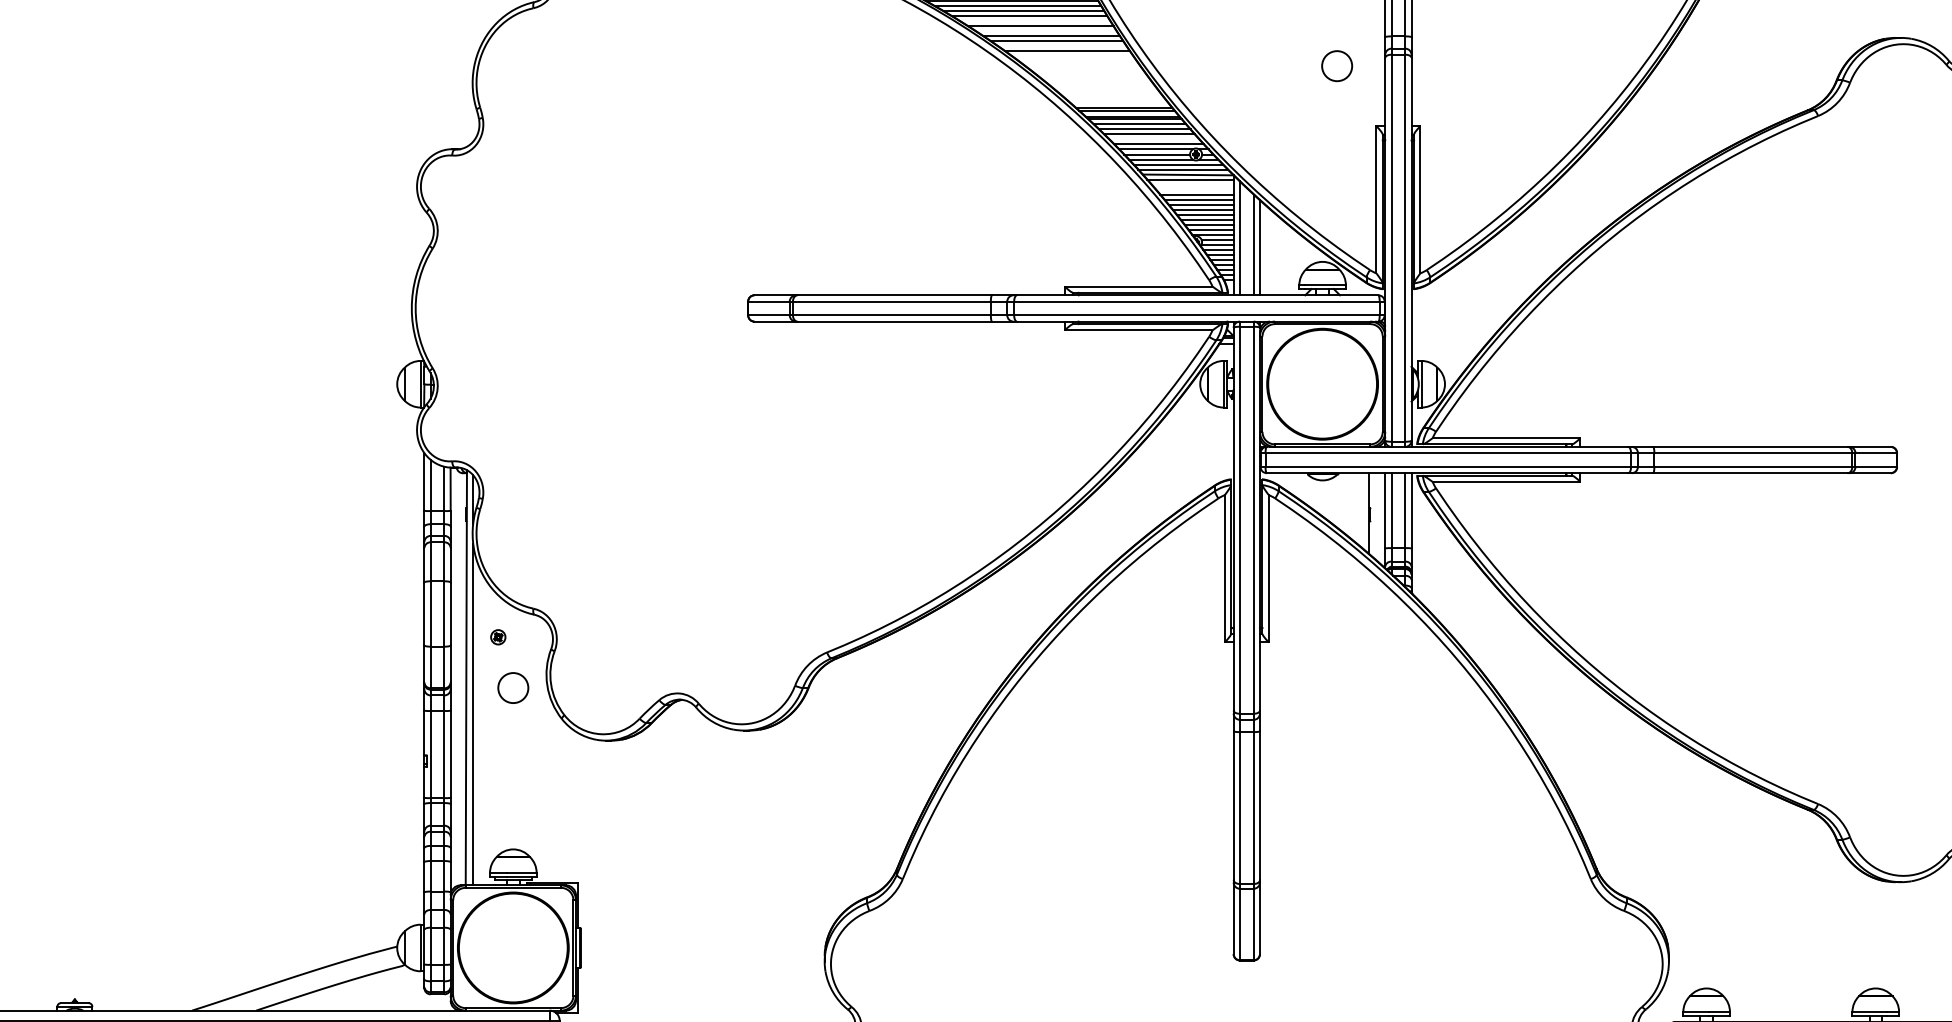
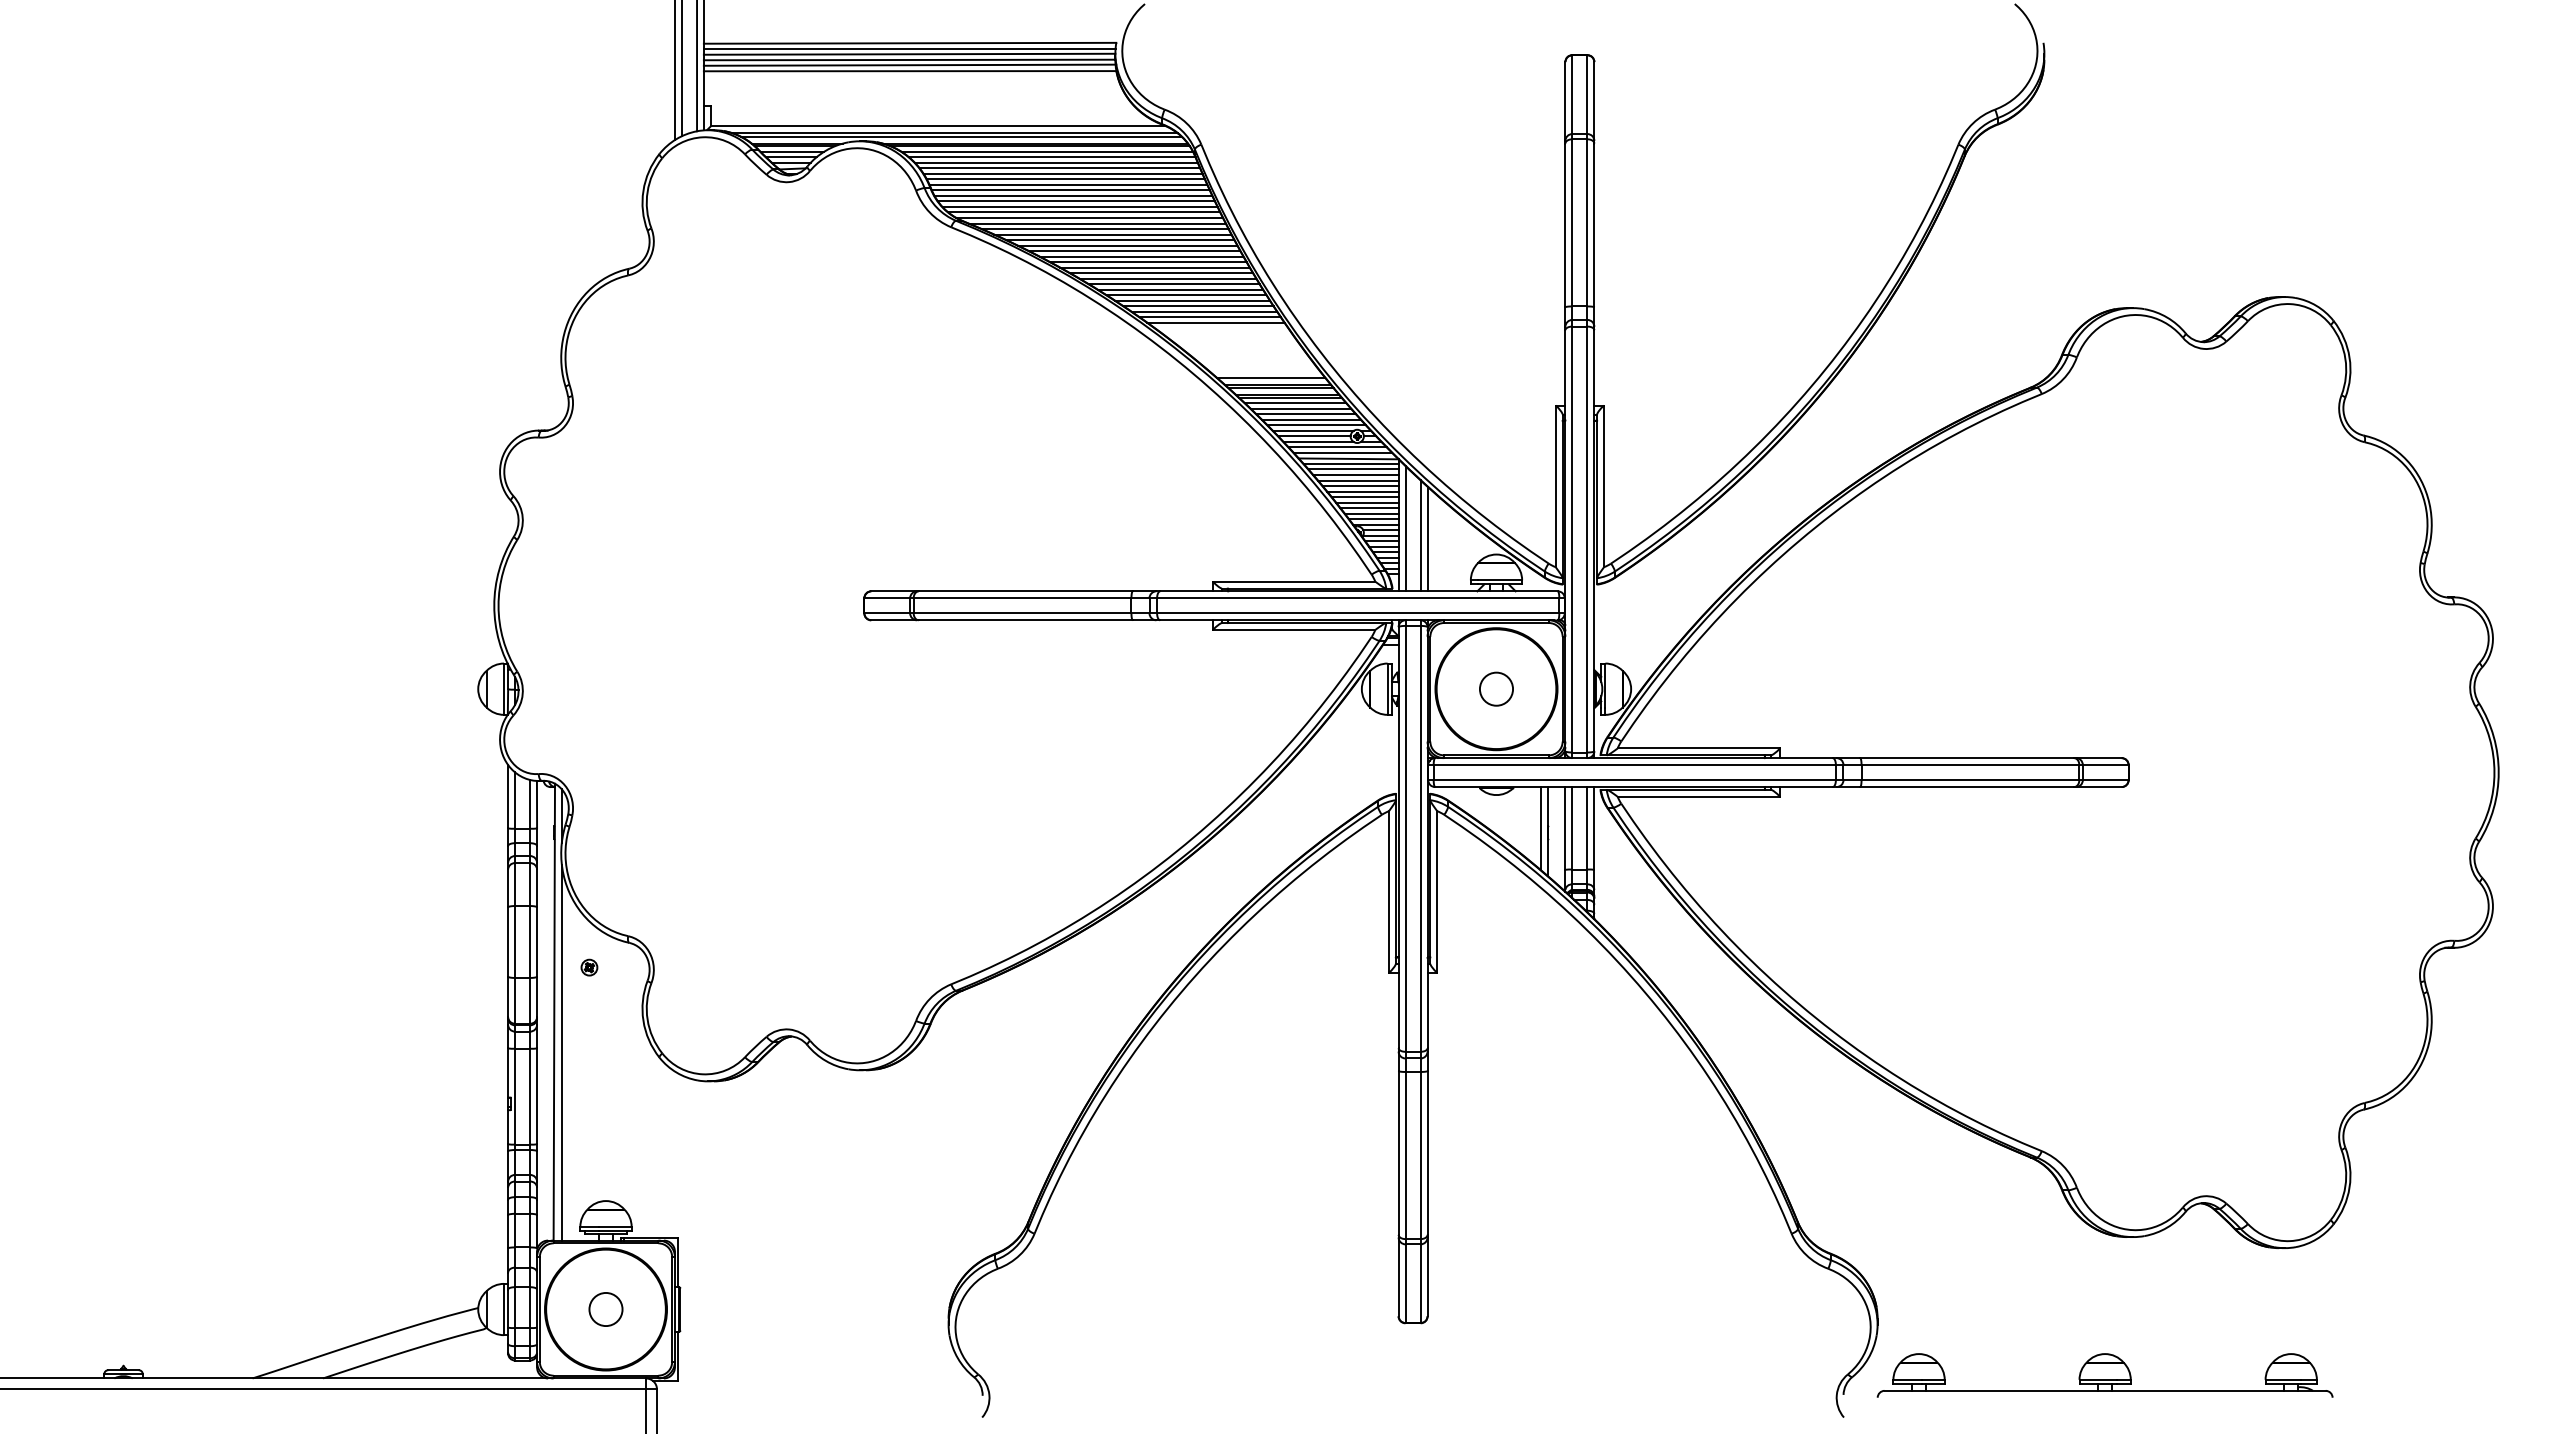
line: (1035, 21) -> (1180, 289), added
line: (1046, 30) -> (1192, 300), added
line: (1061, 46) -> (1209, 317), added
circle: (1337, 65) -> (1496, 688), moved
line: (1118, 100) -> (1271, 377), added
line: (1154, 139) -> (1311, 419), added
line: (1192, 184) -> (1353, 469), added
line: (1194, 190) -> (1355, 475), added
line: (1362, 510) -> (1540, 828), added
circle: (512, 688) -> (605, 1309), moved

